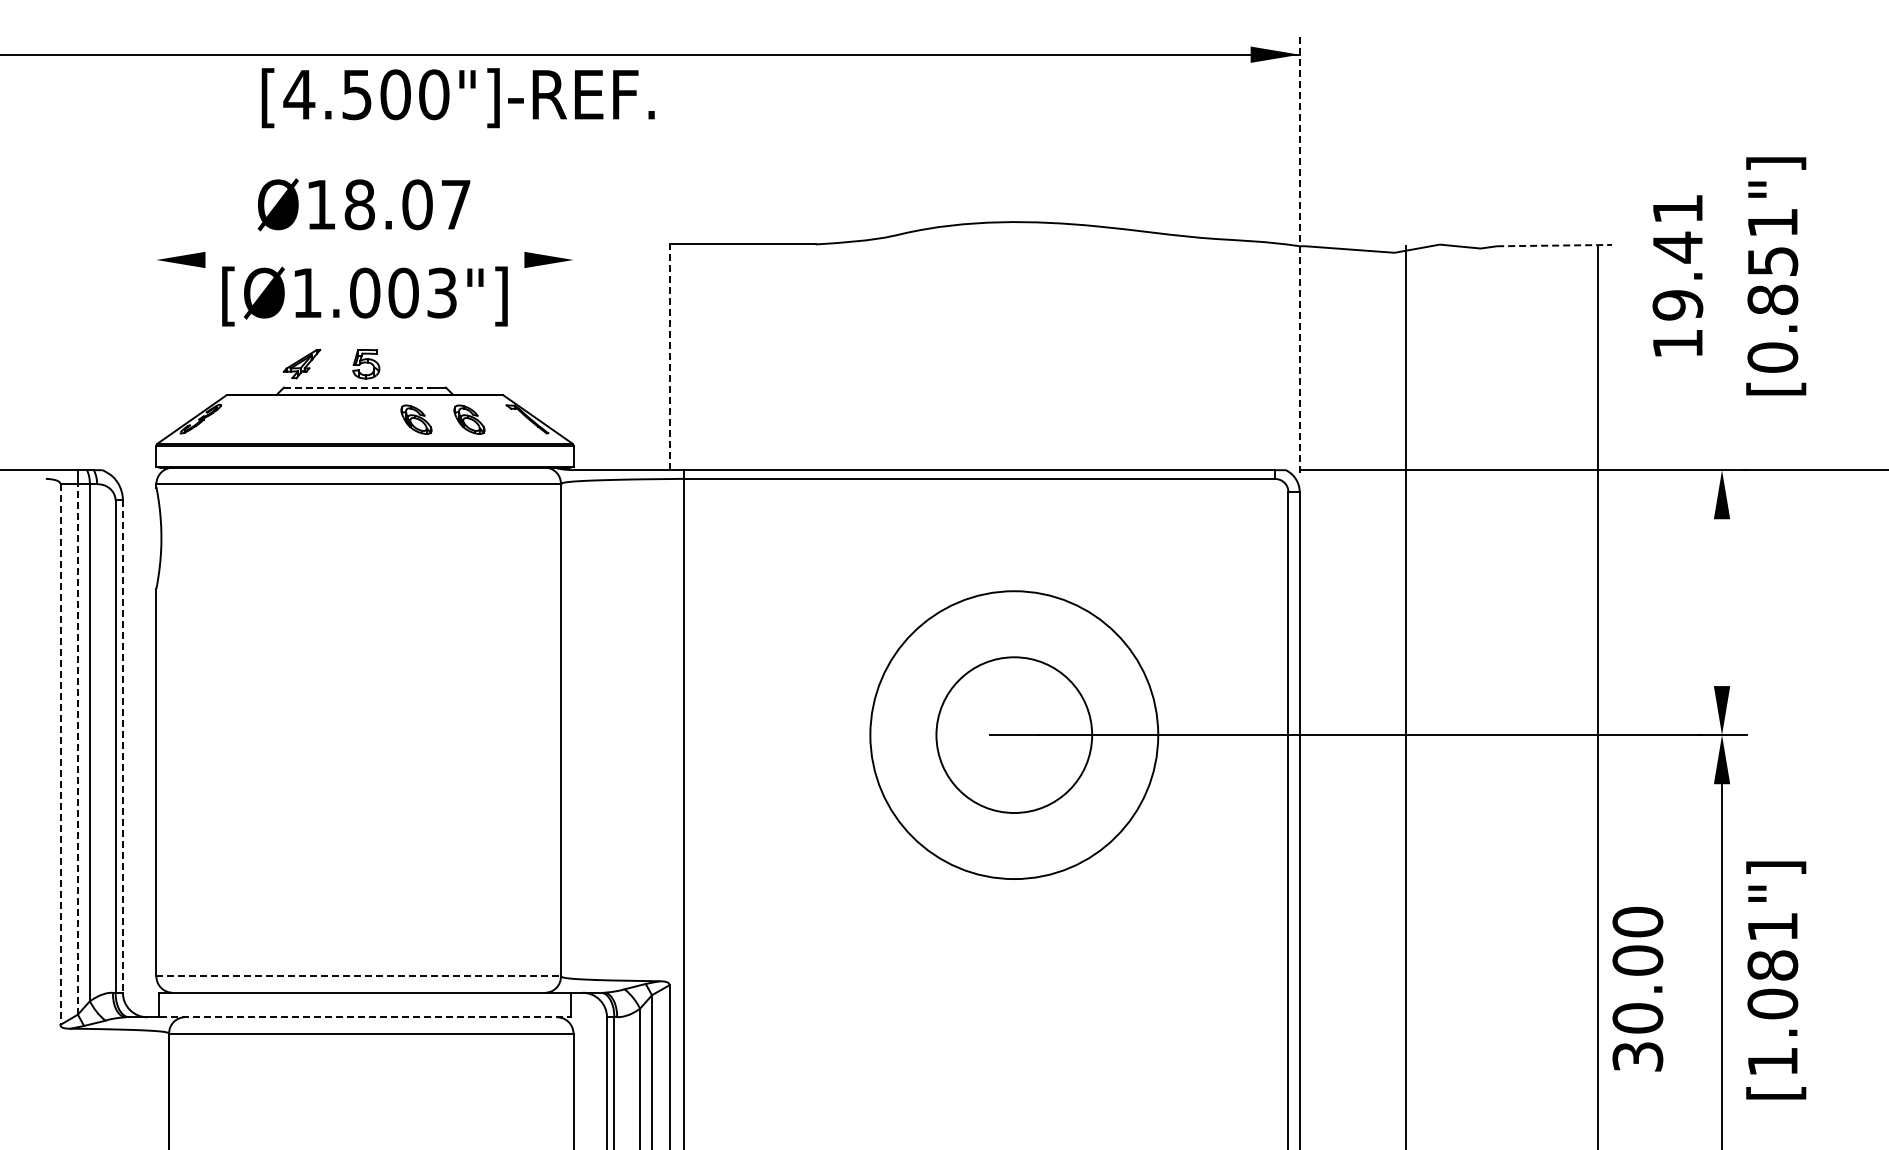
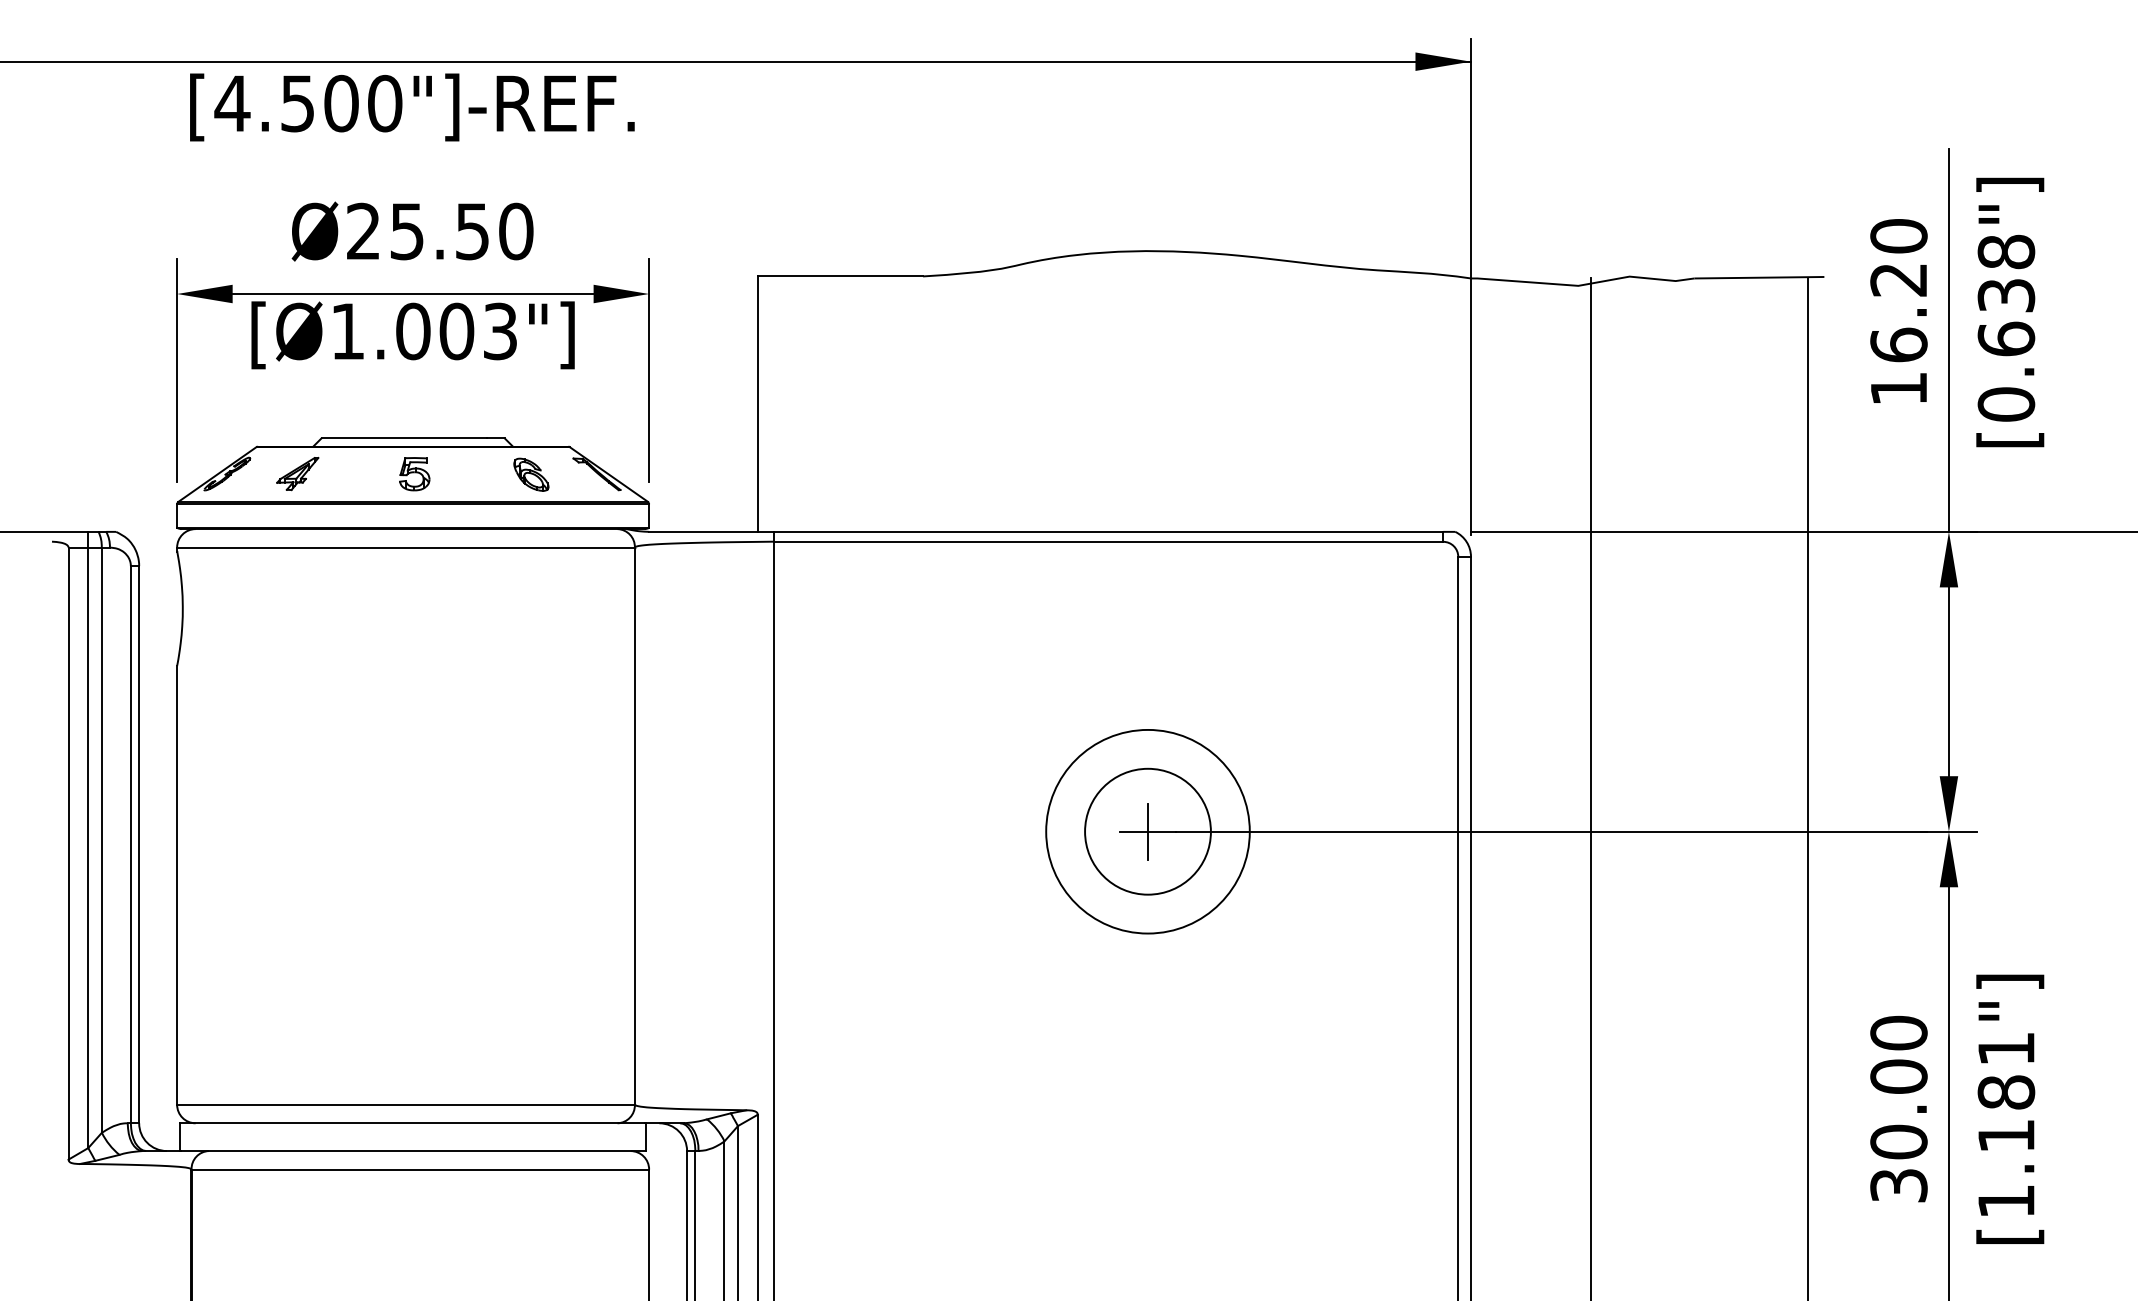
text: (457, 98) -> (411, 107), moved
text: (388, 204) -> (439, 231), Ø18.07 -> Ø25.50
line: (1555, 245) -> (1760, 277), dashed -> solid
line: (1299, 252) -> (1470, 285), dashed -> solid
text: (1677, 256) -> (1898, 290), 19.41 -> 16.20
line: (364, 260) -> (412, 294), added
text: (1772, 260) -> (2006, 294), [0.851"] -> [0.638"]
line: (1722, 300) -> (1949, 339), added
line: (156, 327) -> (177, 370), added
line: (573, 327) -> (649, 370), added
line: (670, 357) -> (758, 404), dashed -> solid
part: (301, 363) -> (297, 473), moved
part: (366, 364) -> (414, 474), moved
line: (357, 387) -> (404, 438), dashed -> solid
part: (416, 419) -> (471, 474), removed
line: (1722, 602) -> (1949, 681), added
circle: (1013, 734) -> (1147, 831), size x0.71
line: (1014, 734) -> (1148, 831), added
circle: (1014, 735) -> (1148, 832), size x0.62
line: (122, 747) -> (138, 845), dashed -> solid
line: (77, 748) -> (87, 846), dashed -> solid
line: (60, 754) -> (68, 853), dashed -> solid
line: (359, 976) -> (406, 1104), dashed -> solid
text: (1637, 988) -> (1898, 1108), moved
text: (1772, 1003) -> (2006, 1135), [1.081"] -> [1.181"]
line: (366, 1017) -> (414, 1151), dashed -> solid

